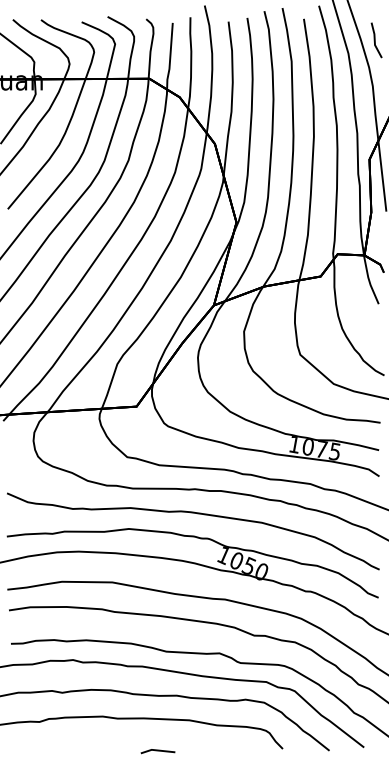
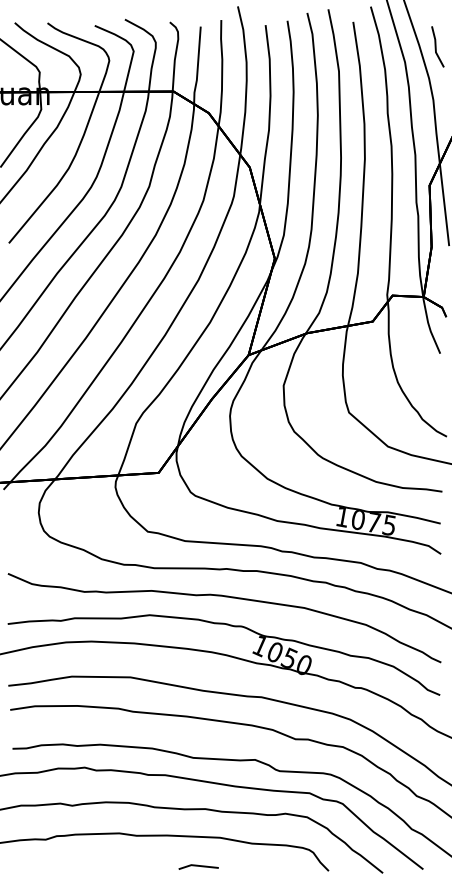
part: (157, 751) -> (198, 867), moved

